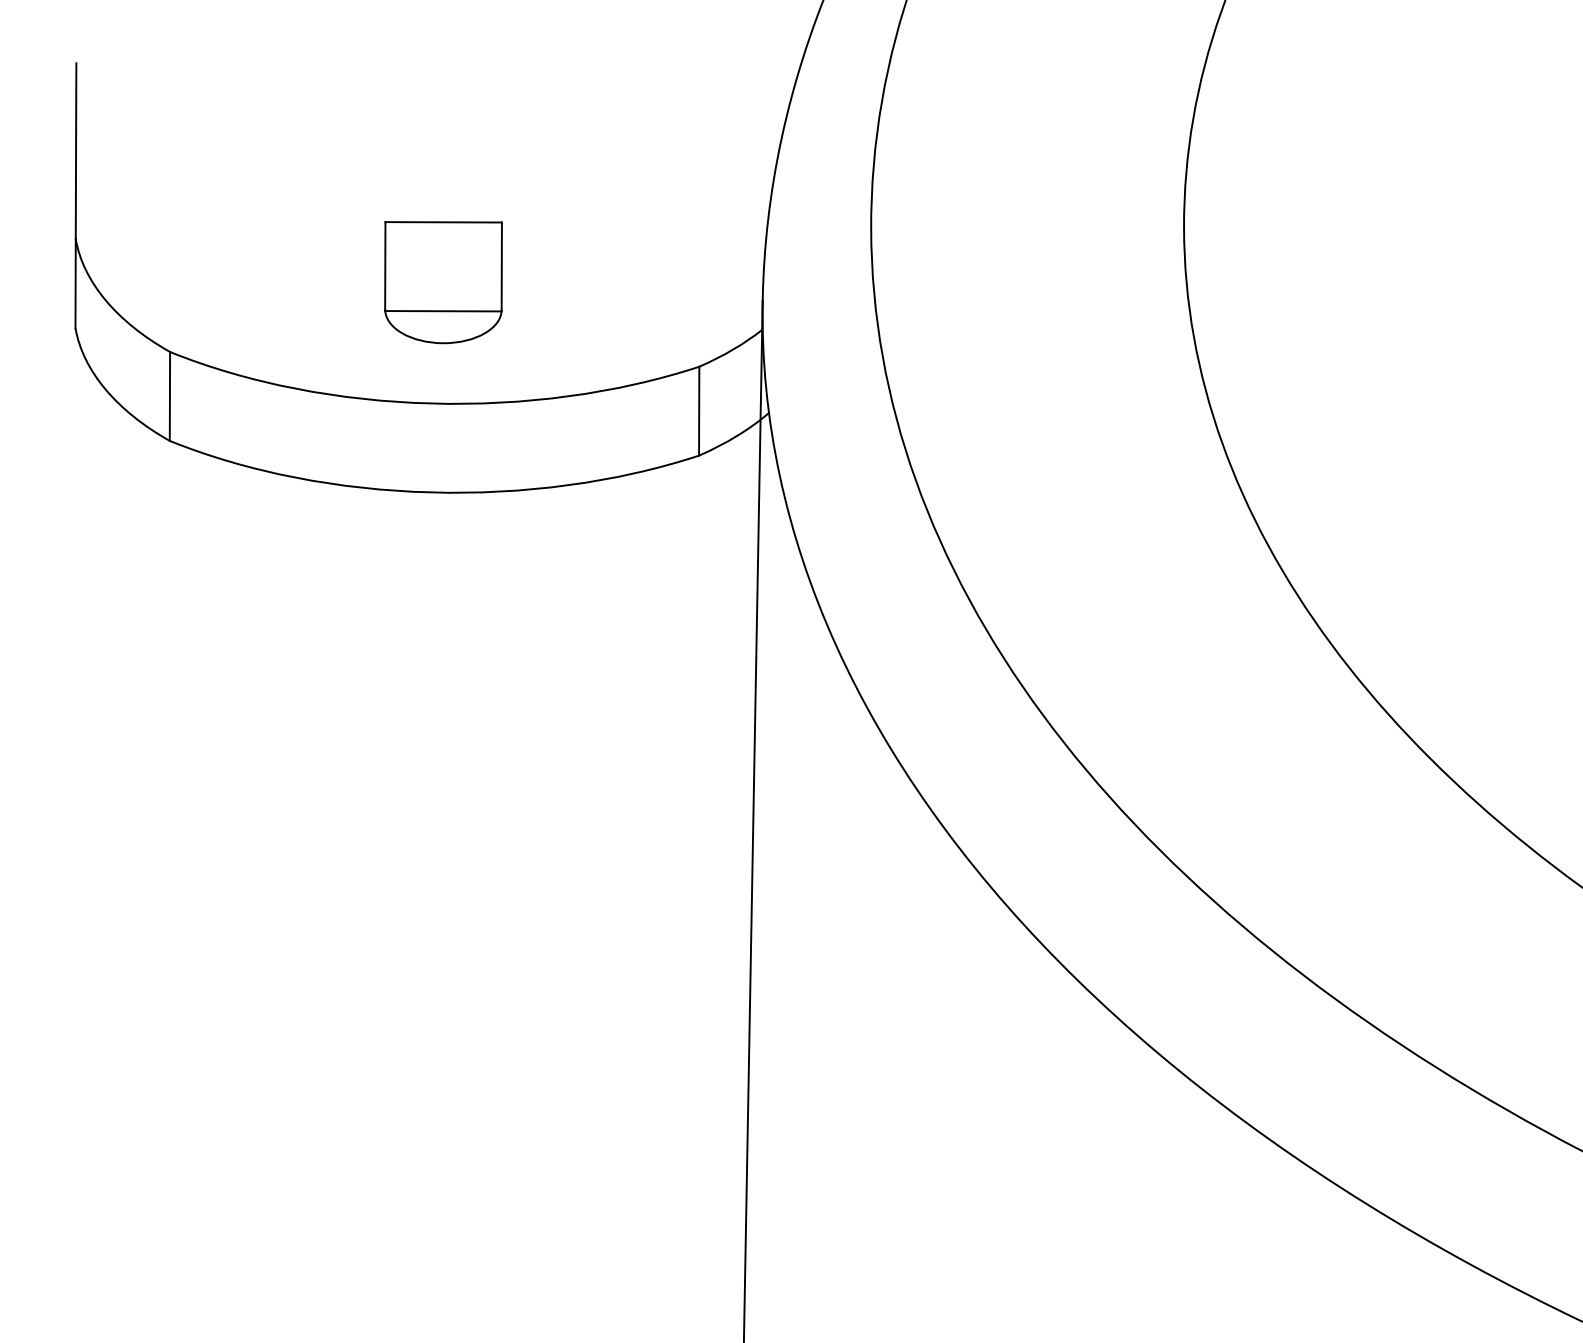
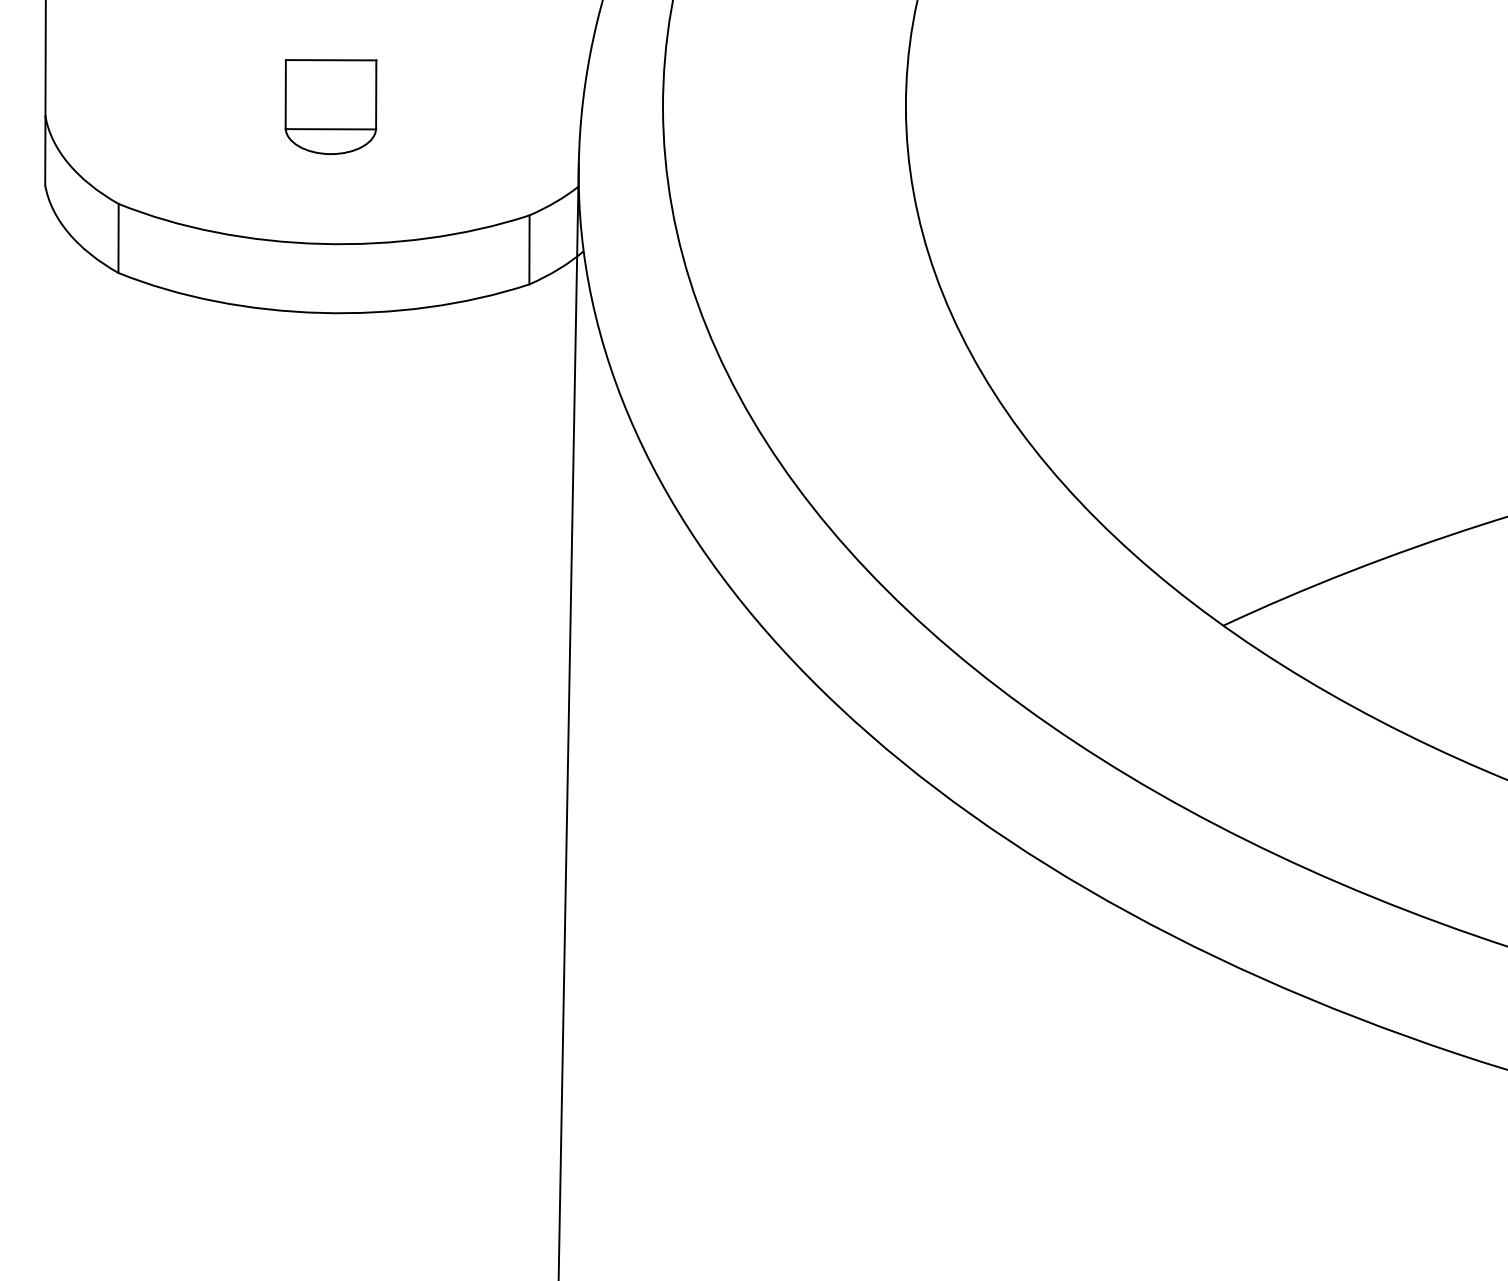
part: (442, 281) -> (330, 106), moved

